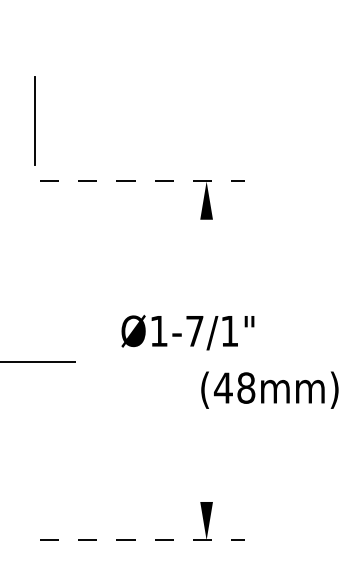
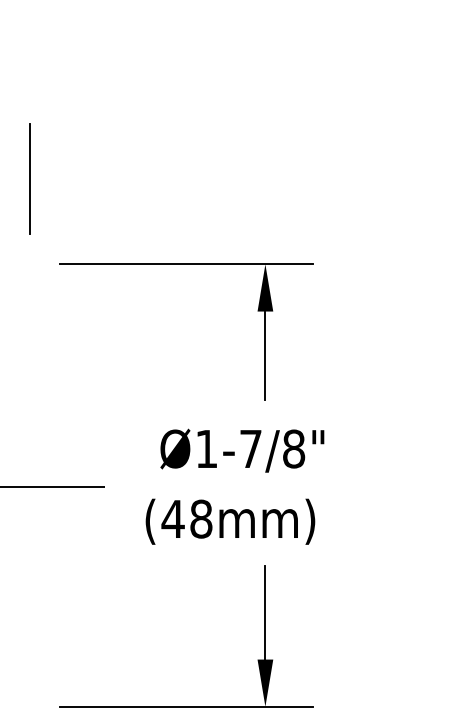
line: (34, 120) -> (29, 178), moved
line: (142, 181) -> (186, 264), dashed -> solid
line: (206, 255) -> (265, 355), added
text: (230, 330) -> (294, 448), Ø1-7/1" -> Ø1-7/8"
text: (269, 390) -> (230, 521), moved
line: (206, 463) -> (265, 612), added
line: (142, 540) -> (186, 706), dashed -> solid

